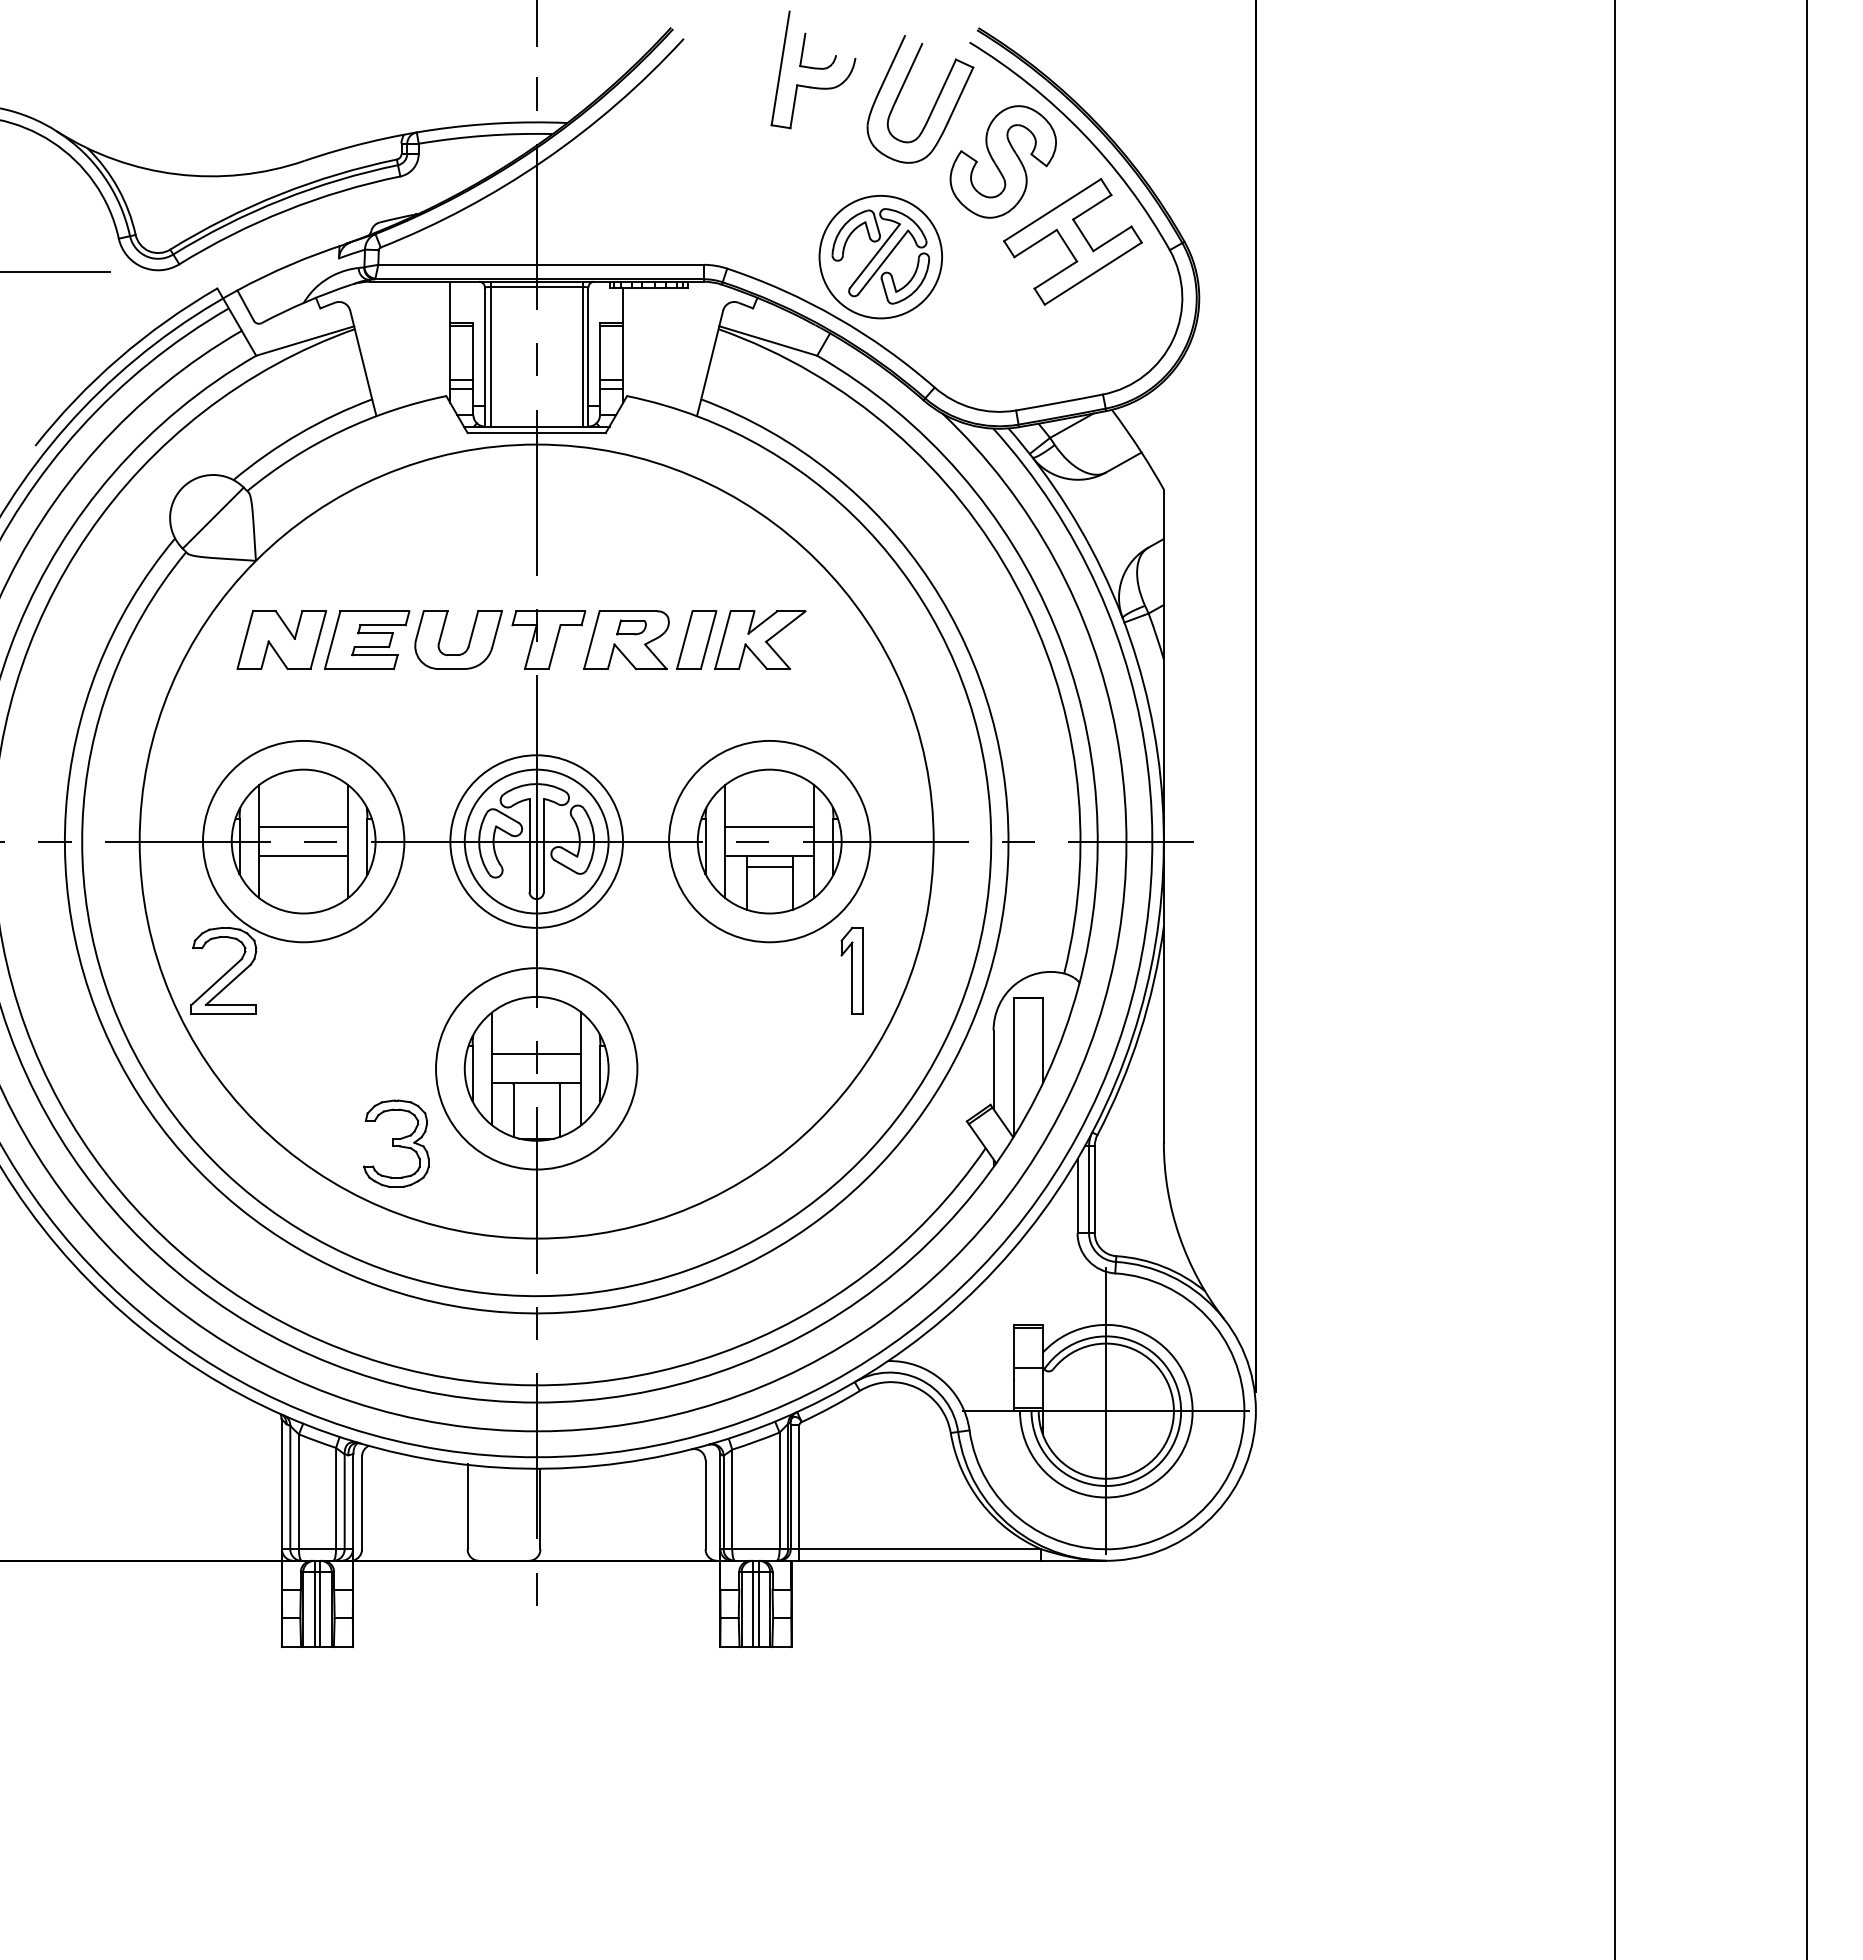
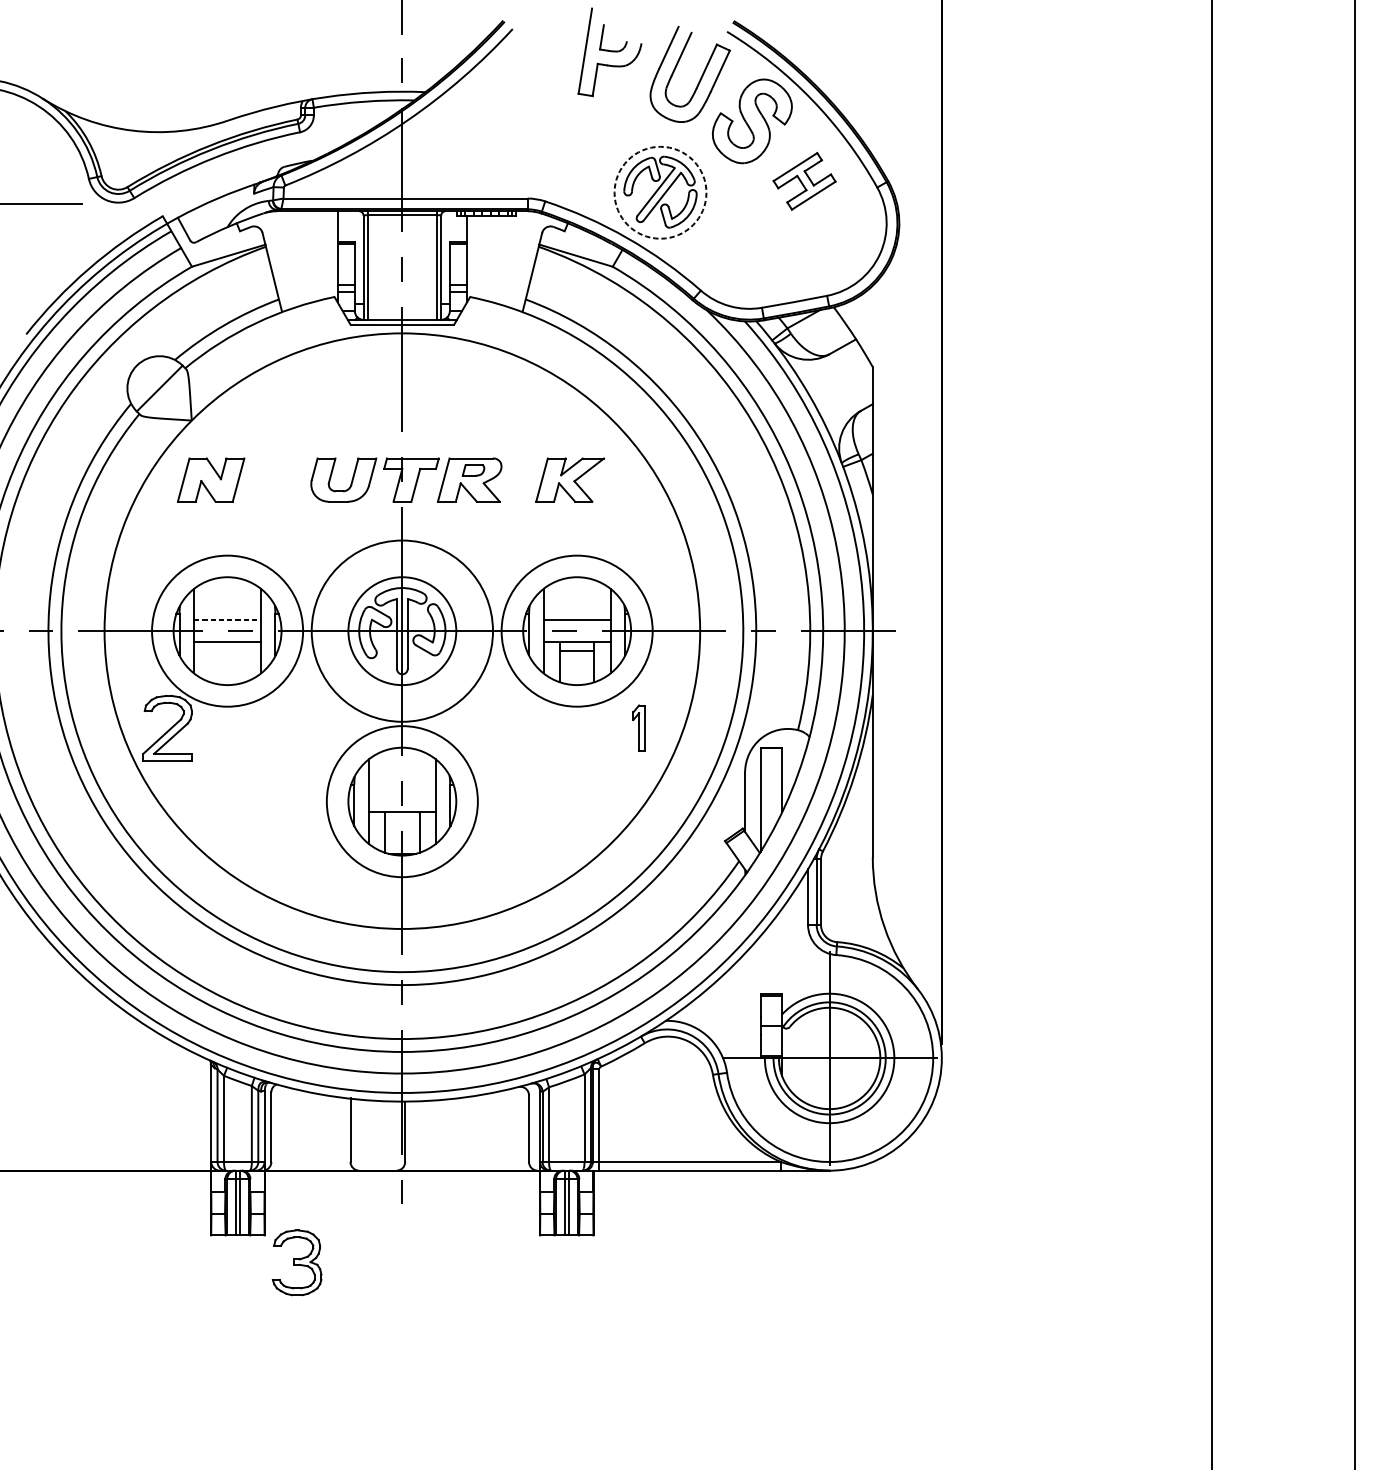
part: (1072, 241) -> (804, 181), size x0.6
circle: (880, 256) -> (660, 192), solid -> dashed
part: (367, 639) -> (275, 479), removed
part: (696, 639) -> (522, 479), removed
line: (303, 827) -> (227, 620), solid -> dashed
circle: (536, 841) -> (402, 631), size x1.4
part: (851, 970) -> (638, 727), size x0.7
line: (536, 1054) -> (402, 790), removed
part: (396, 1143) -> (297, 1262), moved

